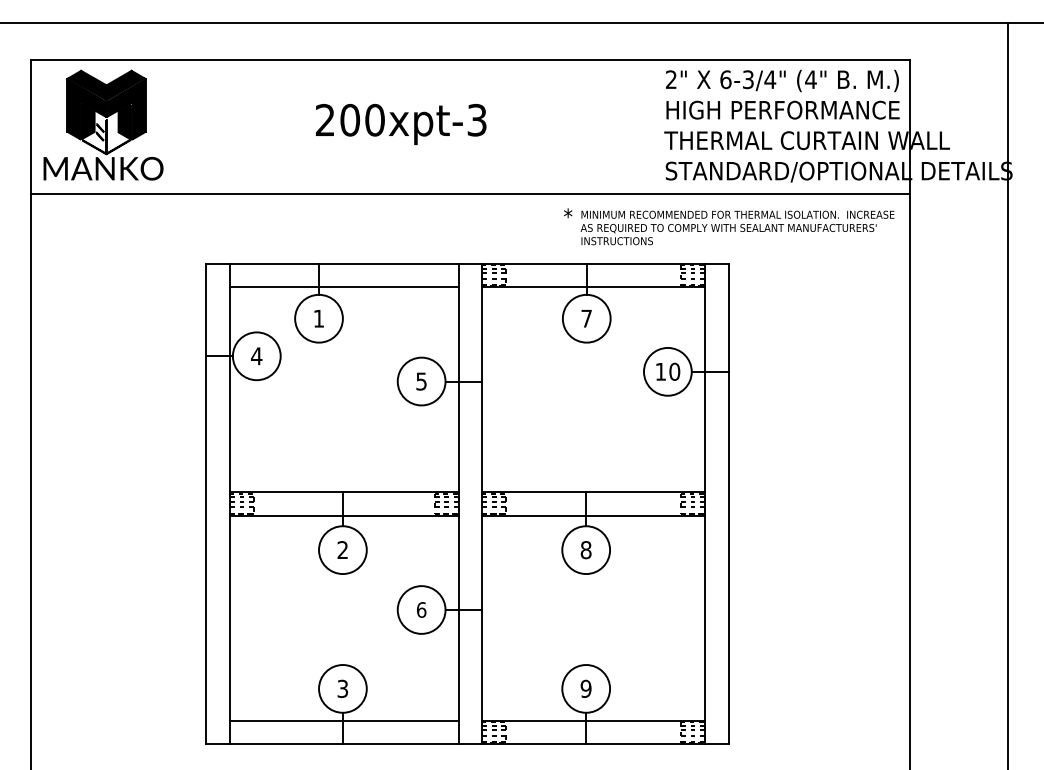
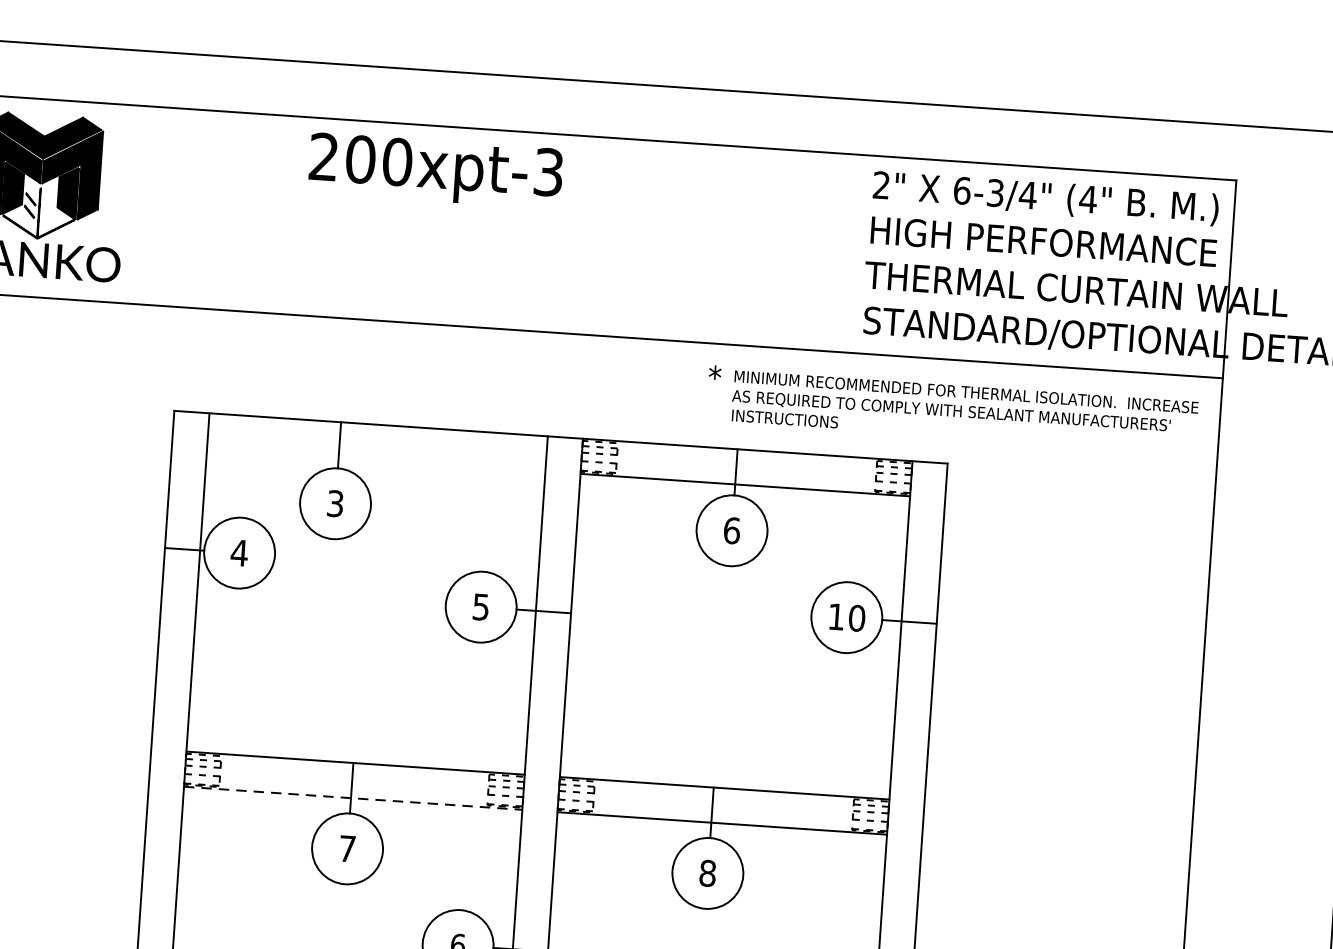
text: (401, 123) -> (436, 169), moved
line: (344, 287) -> (376, 460), removed
text: (318, 318) -> (334, 503), 1 -> 3
text: (586, 318) -> (731, 530), 7 -> 6
line: (344, 515) -> (353, 797), solid -> dashed
text: (342, 549) -> (347, 847), 2 -> 7

